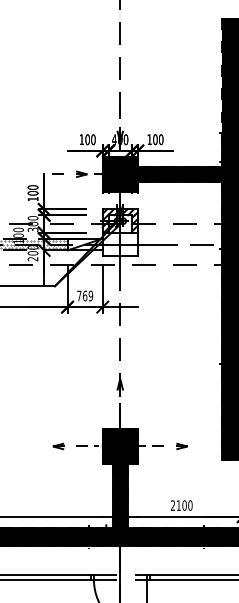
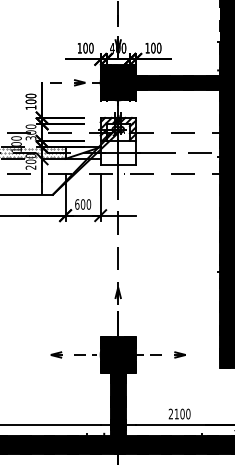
text: (84, 295) -> (82, 203), 769 -> 600

